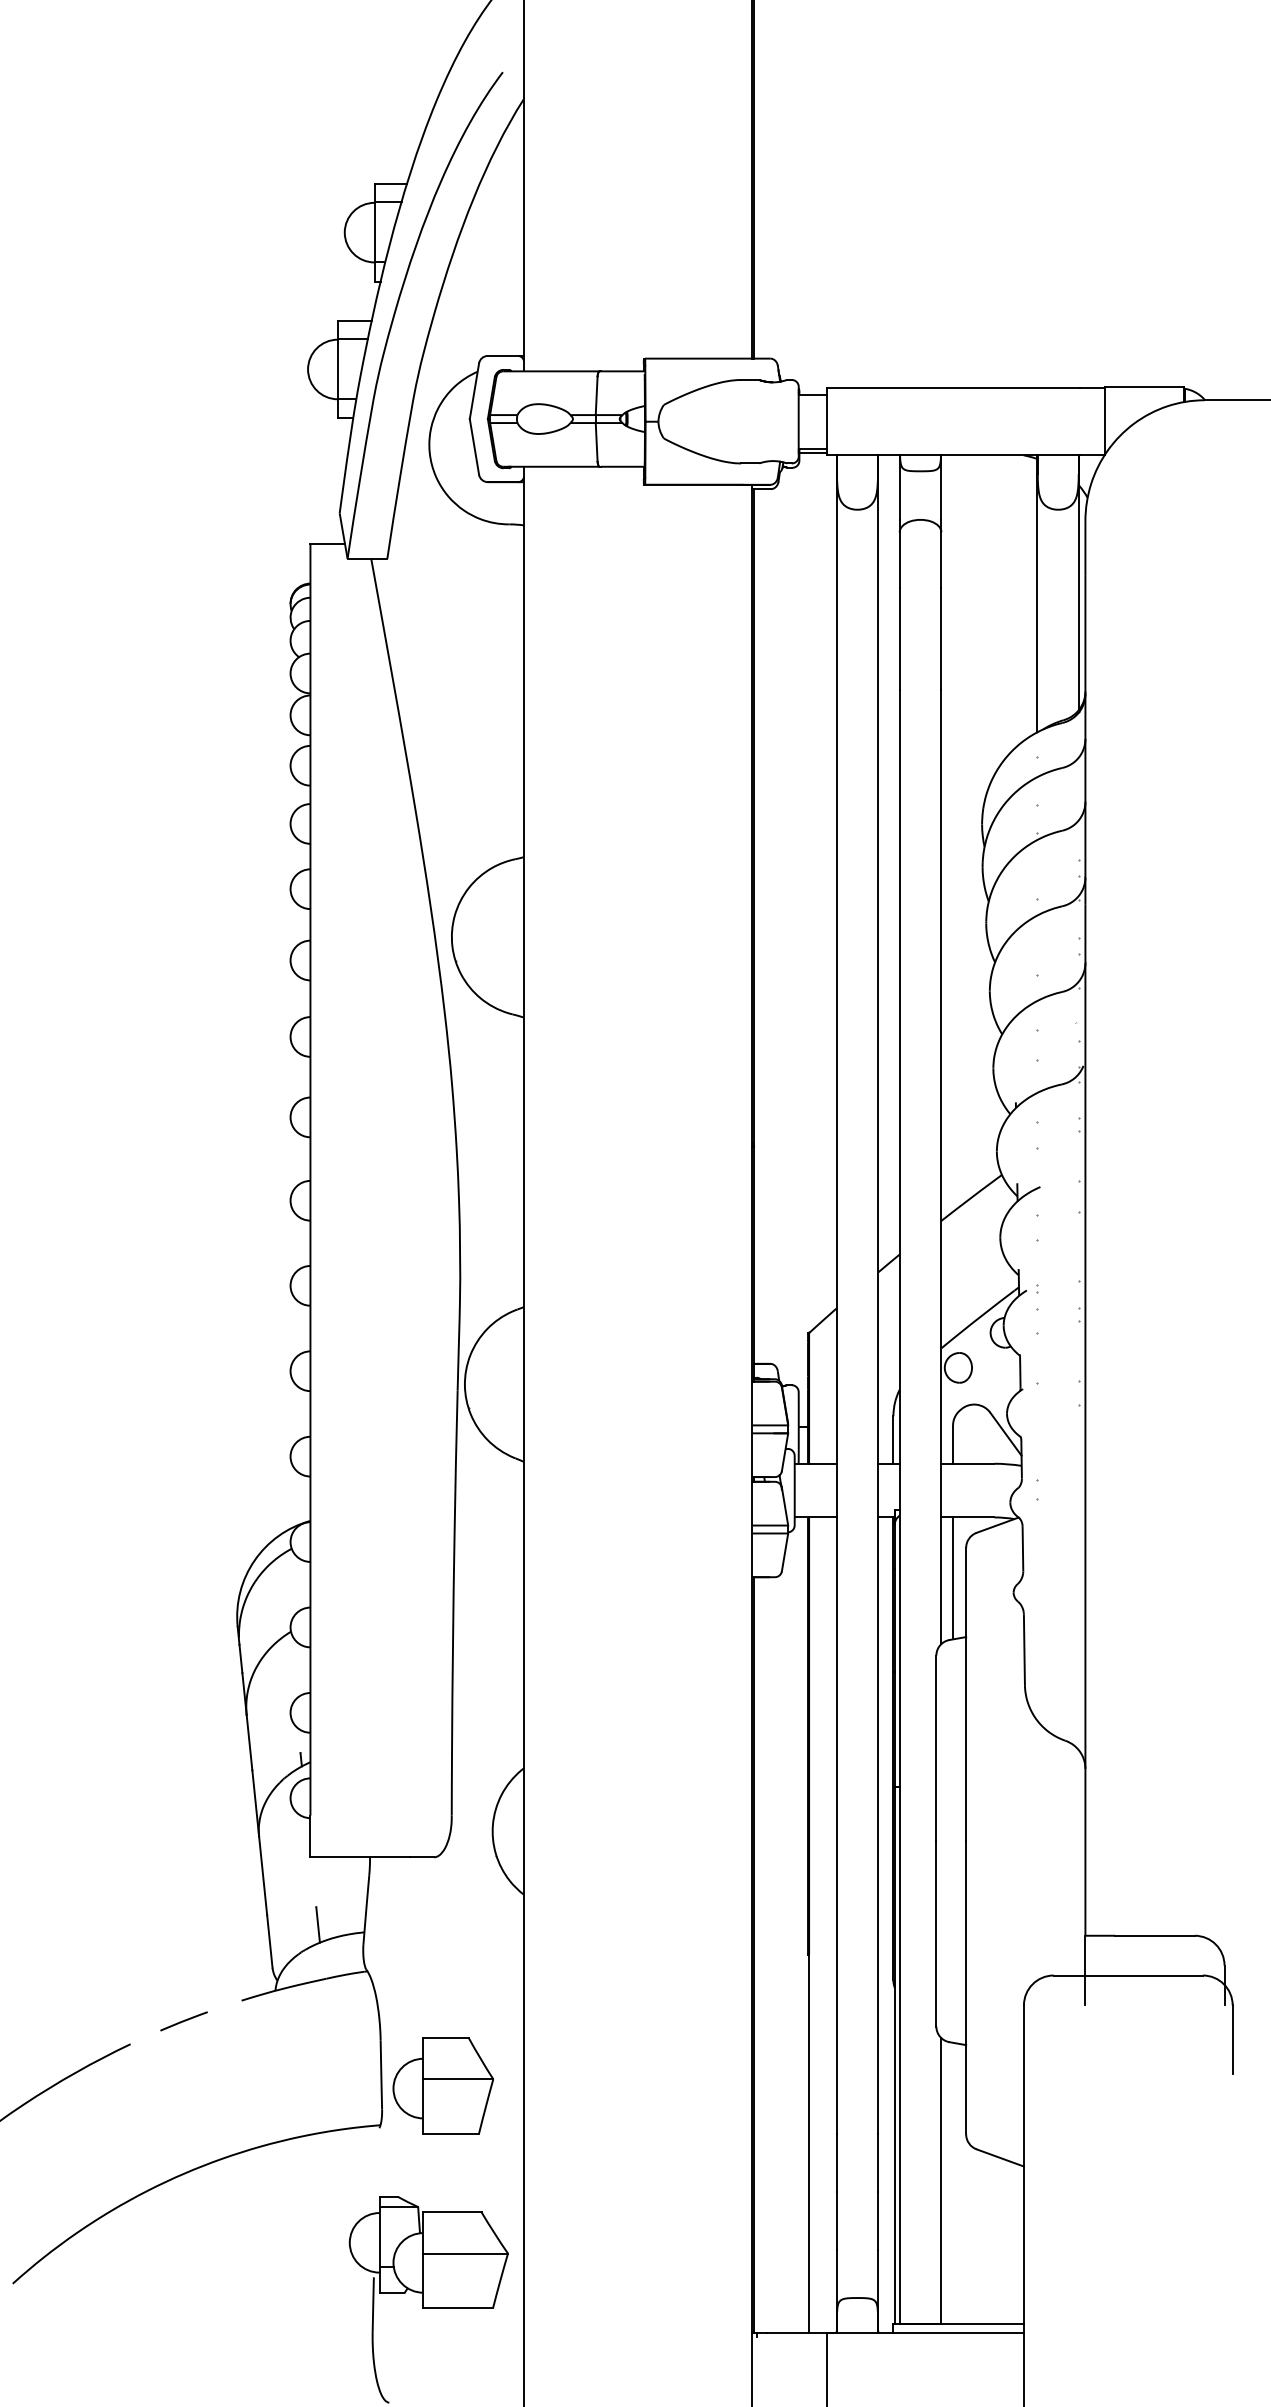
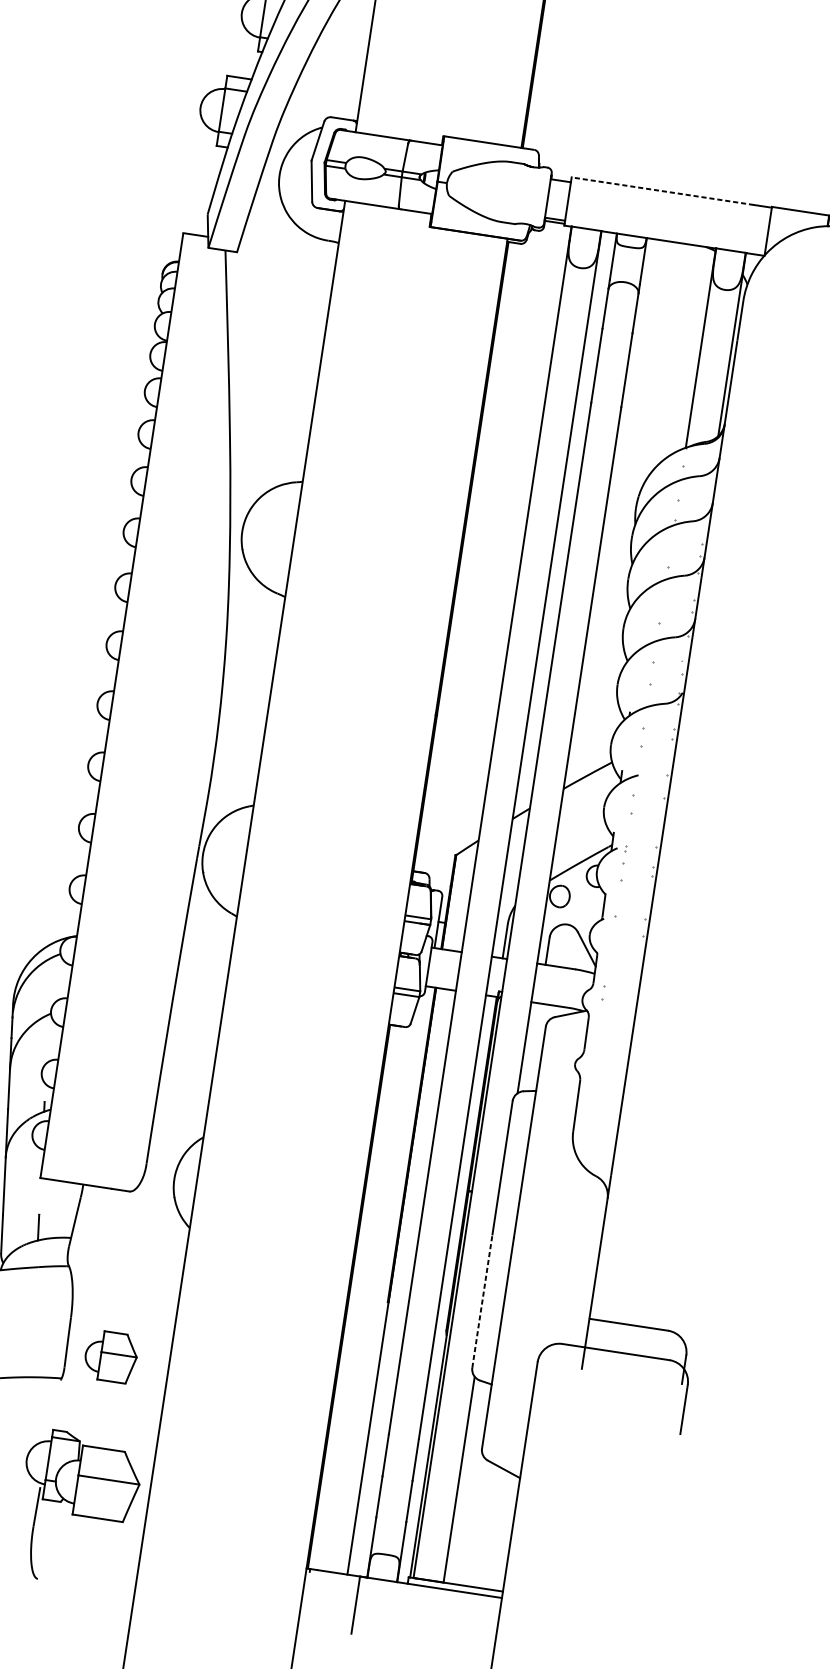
line: (953, 388) -> (662, 191), solid -> dashed
line: (953, 1578) -> (533, 1047), removed
line: (936, 1933) -> (482, 1300), solid -> dashed
part: (442, 2085) -> (110, 1356), size x0.7

